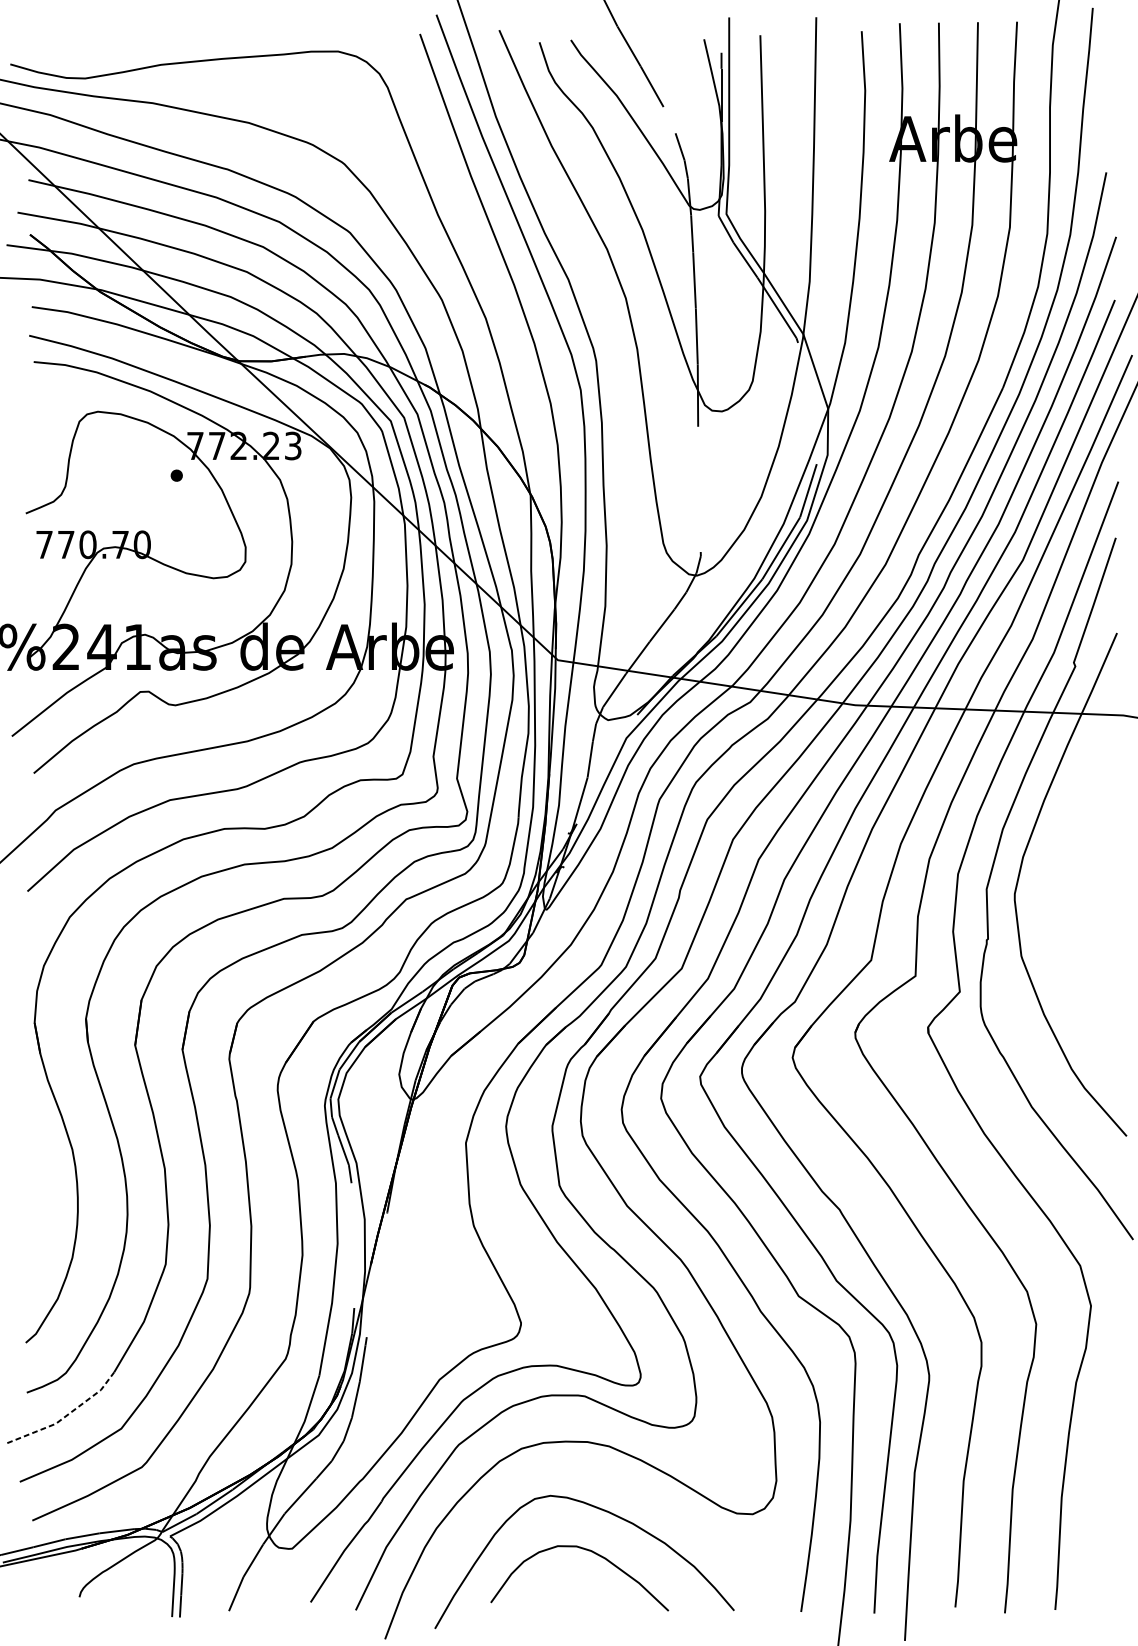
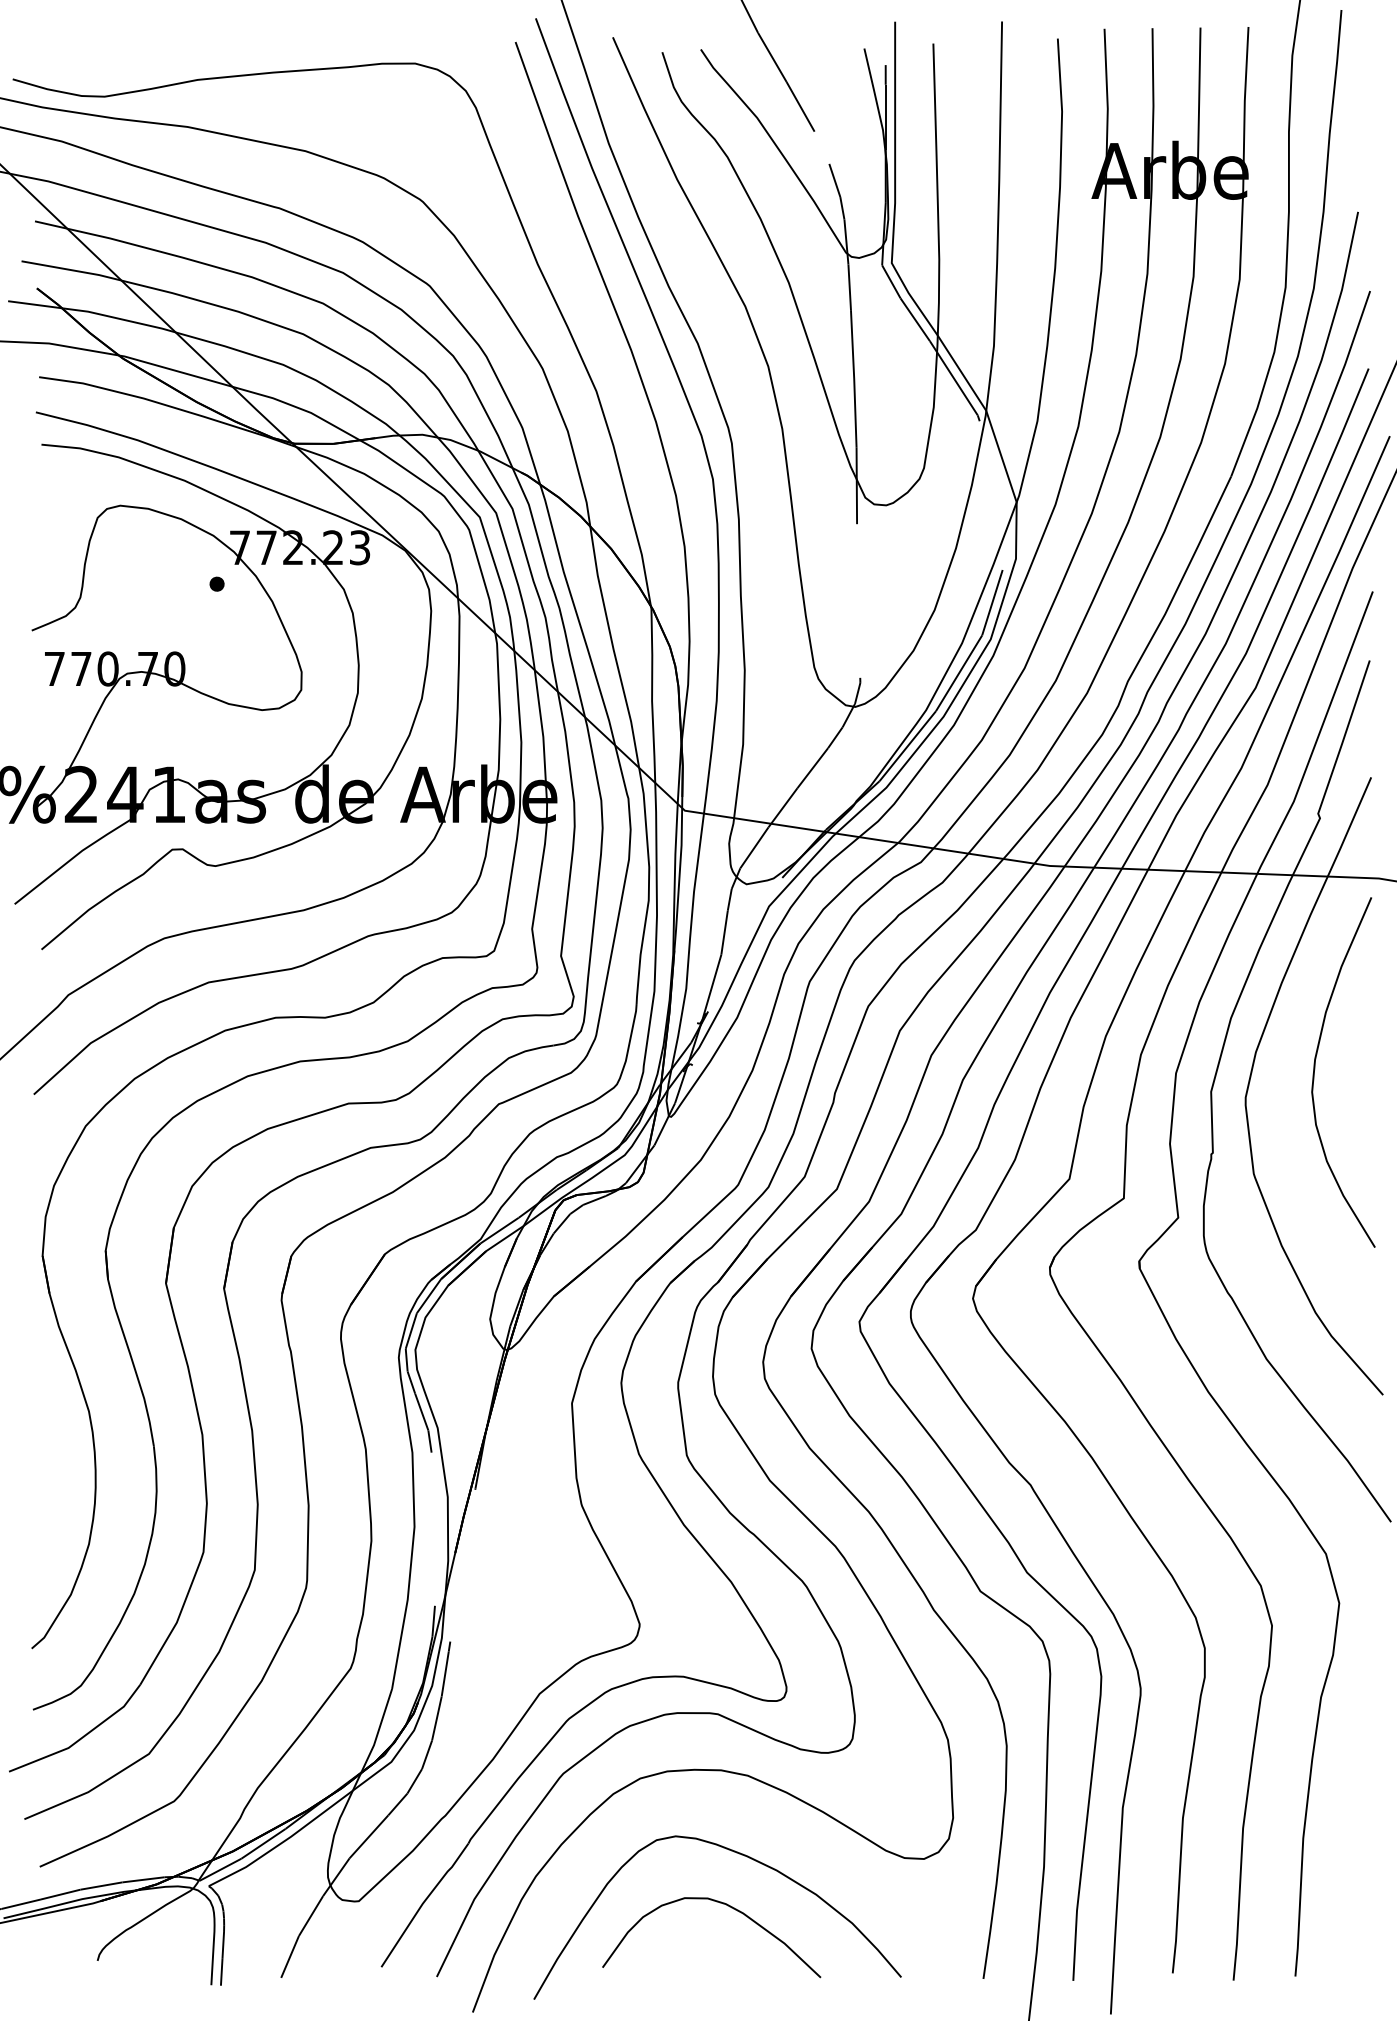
curve: (1071, 871) -> (1315, 1069), added
line: (67, 1415) -> (82, 1737), dashed -> solid

